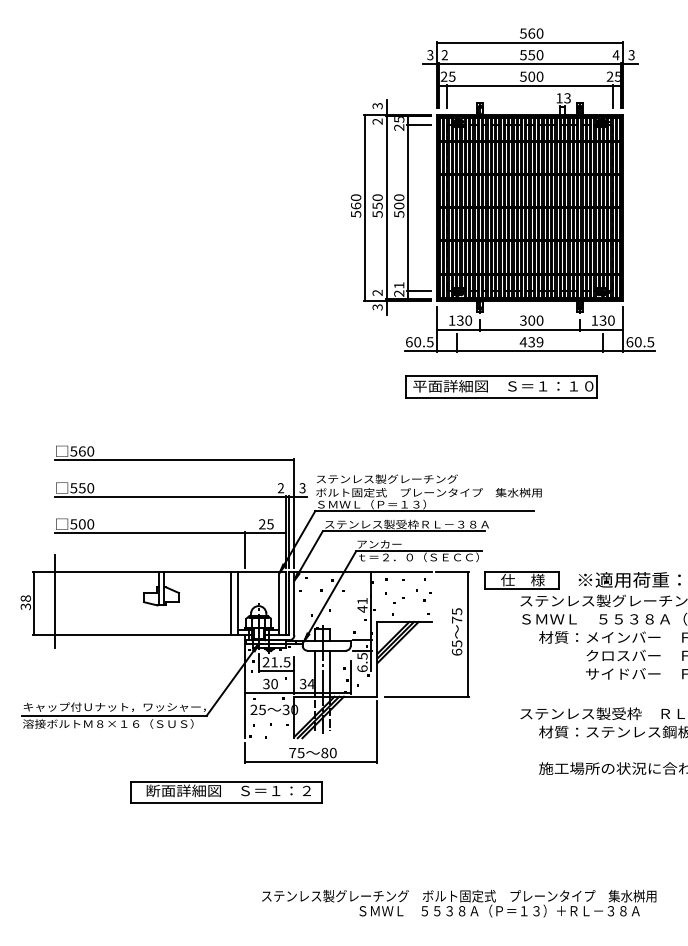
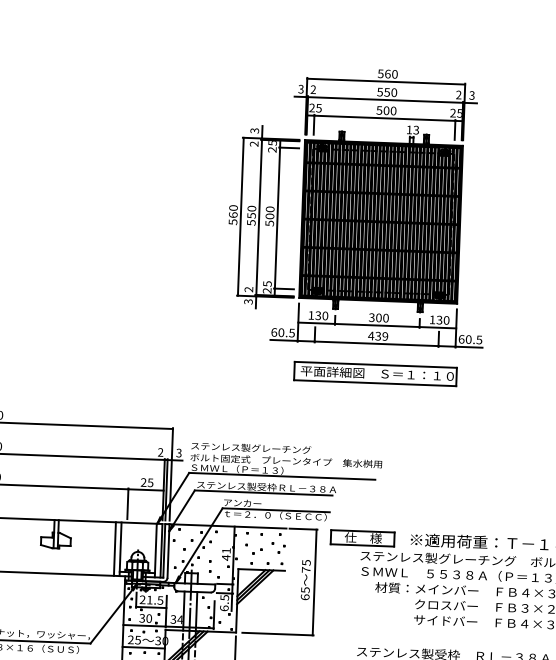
text: (615, 55) -> (458, 95), 4 -> 2
text: (399, 285) -> (267, 283), 21 -> 25
part: (501, 386) -> (375, 373), moved
line: (269, 718) -> (143, 647), added

